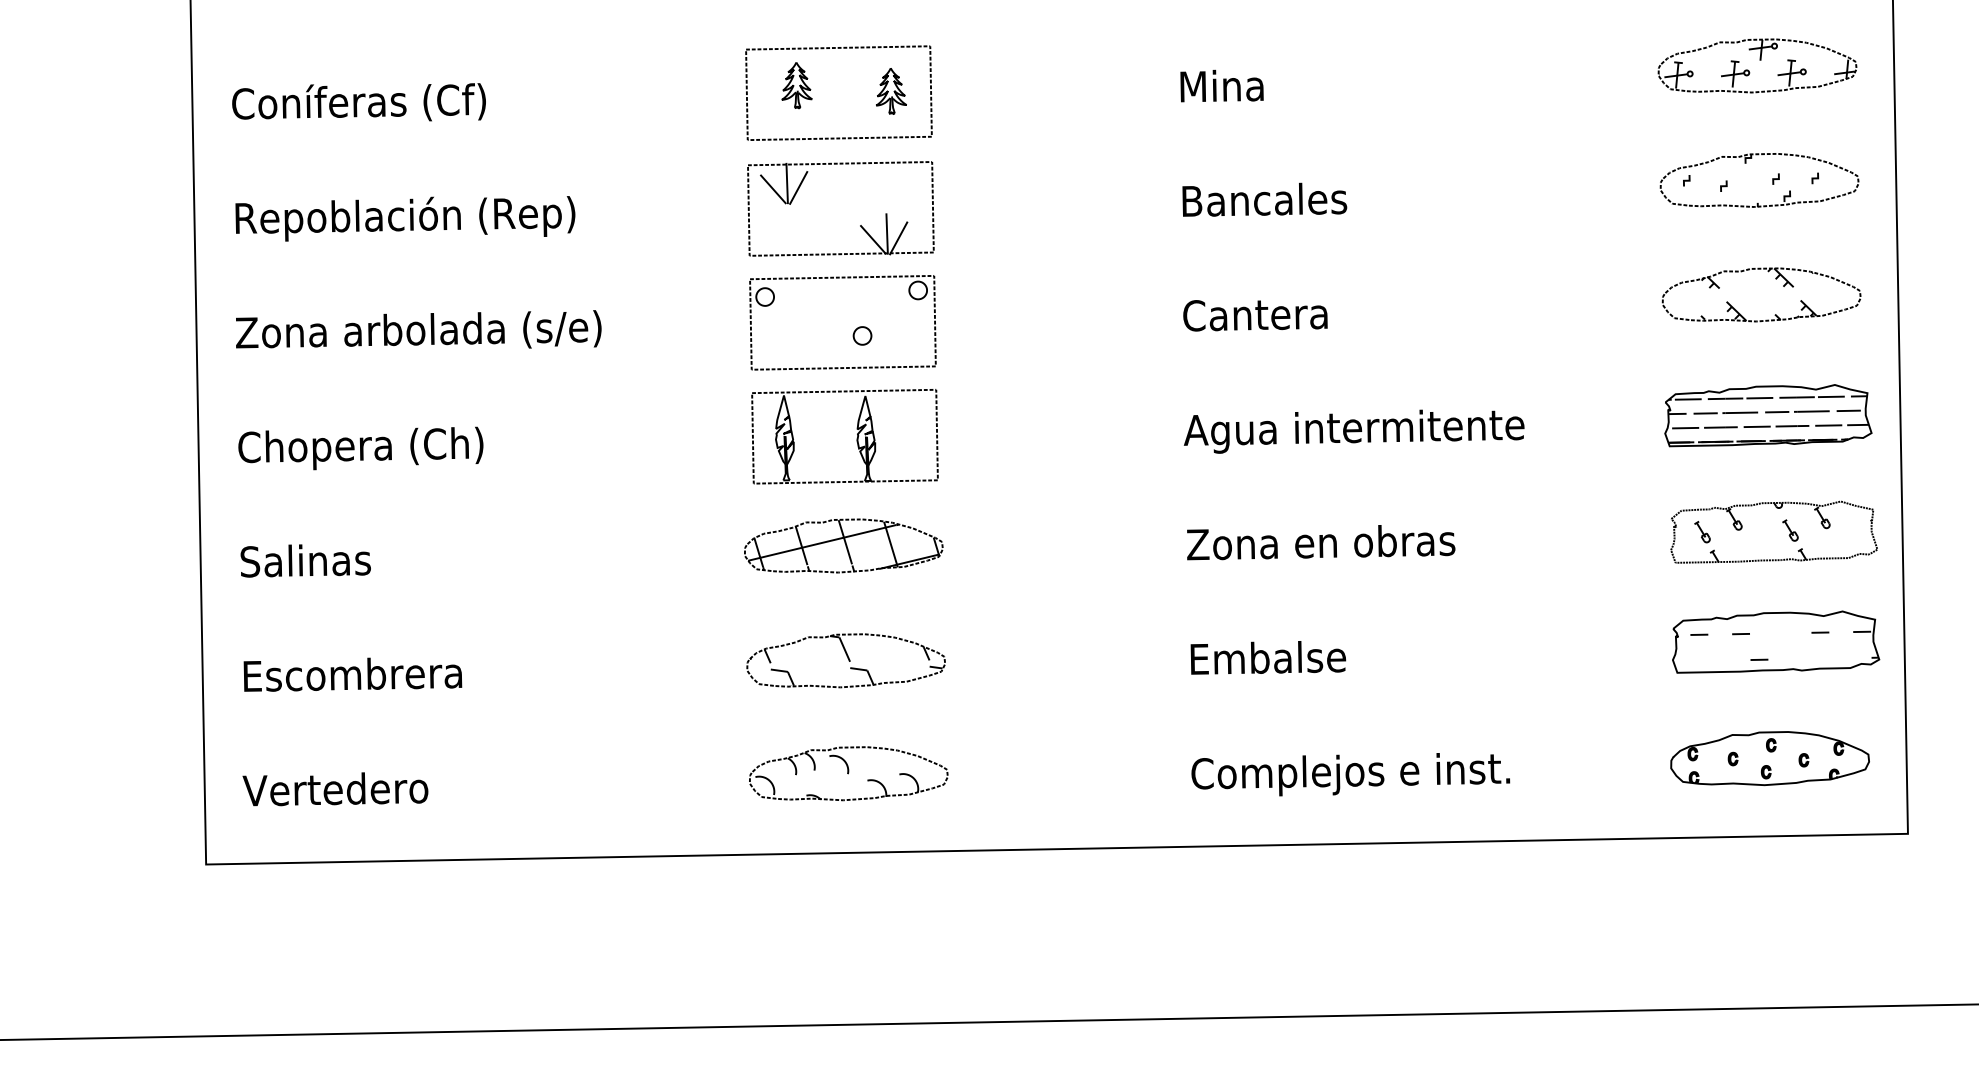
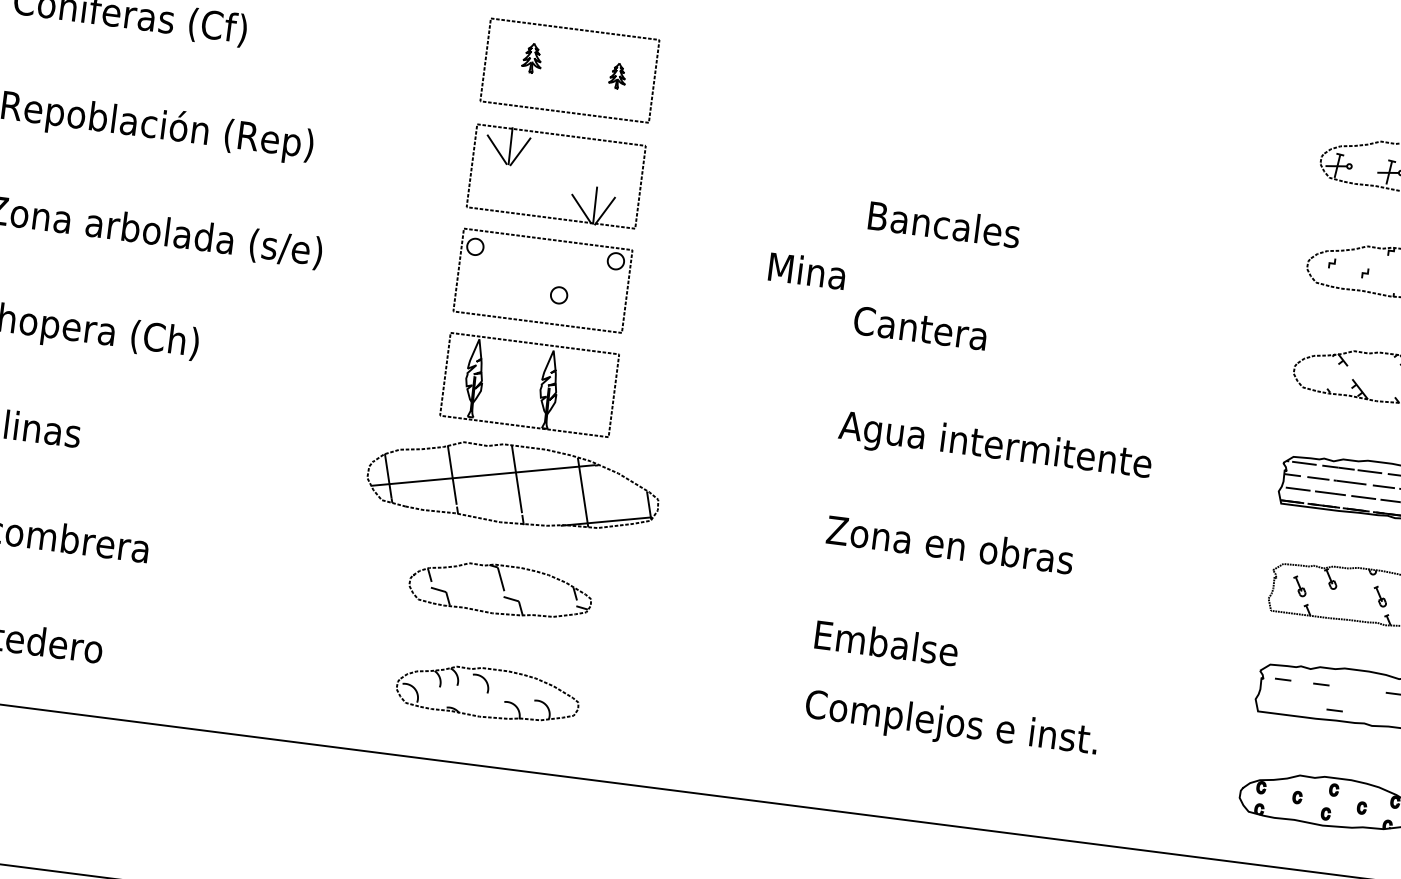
part: (796, 85) -> (532, 57), size x0.7
text: (1221, 85) -> (806, 270), moved
part: (891, 91) -> (618, 76), size x0.6
part: (843, 545) -> (513, 484), size x1.6
text: (1350, 774) -> (951, 725), moved

